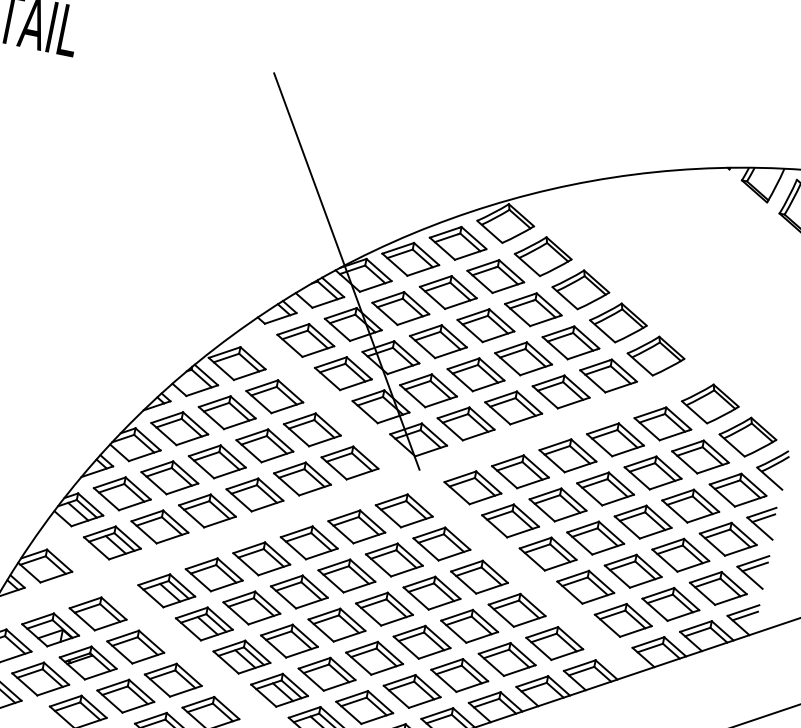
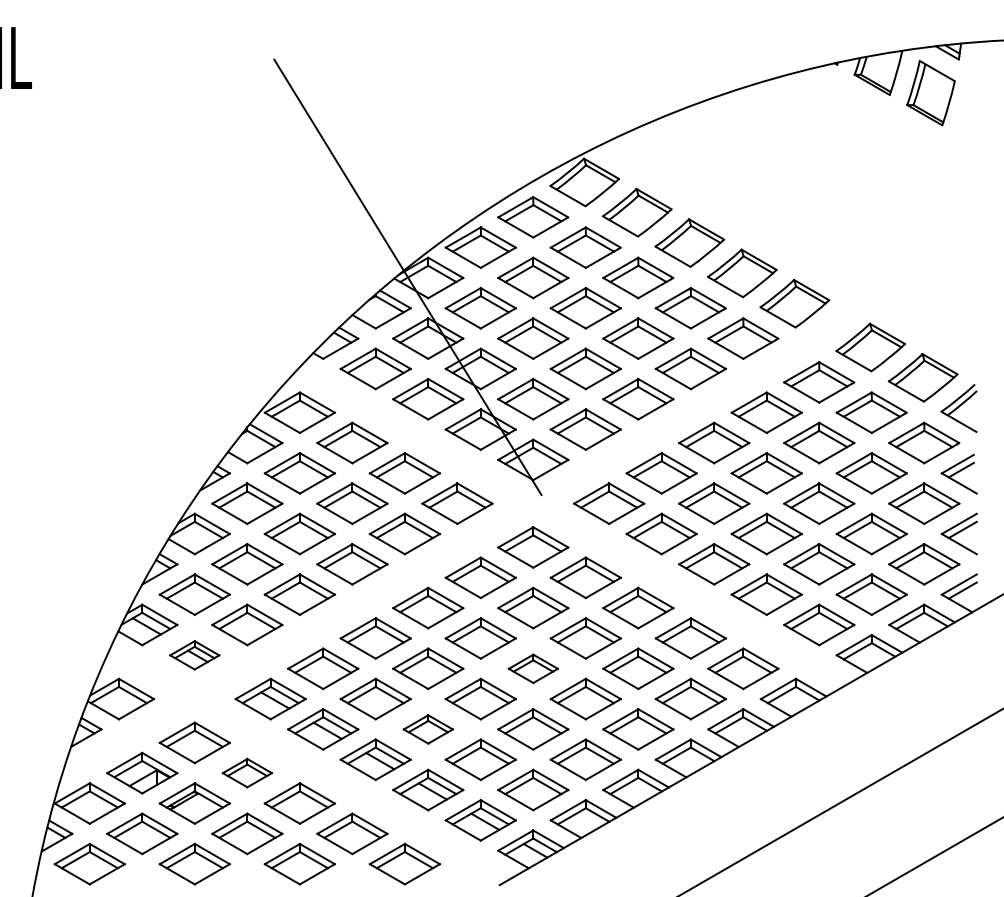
part: (112, 543) -> (194, 655), size x0.7
part: (384, 609) -> (533, 668), size x0.7
part: (289, 641) -> (428, 729), size x0.7
part: (135, 646) -> (247, 772), size x0.7

